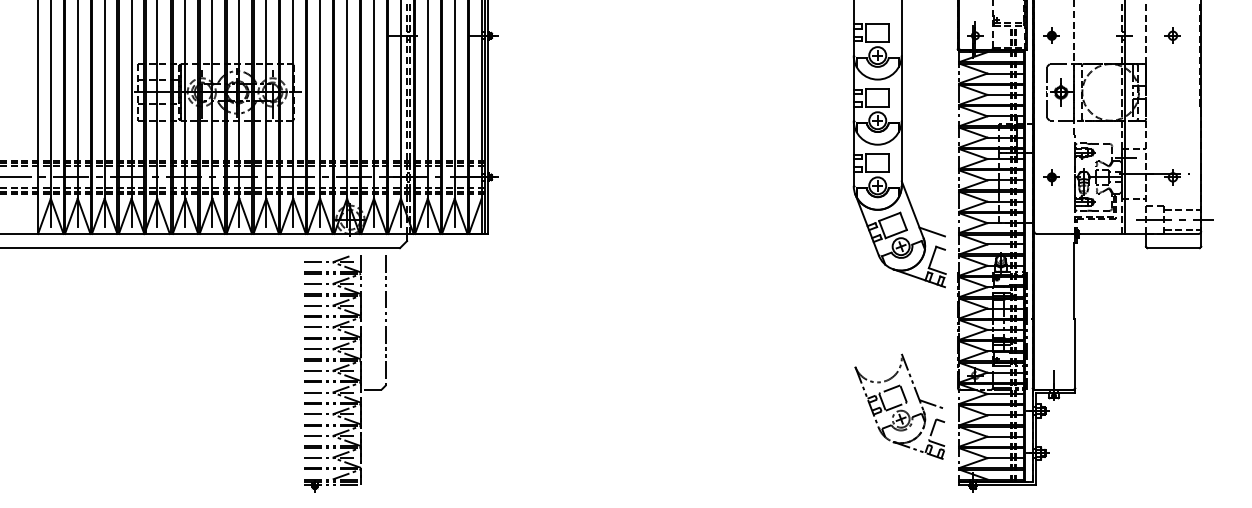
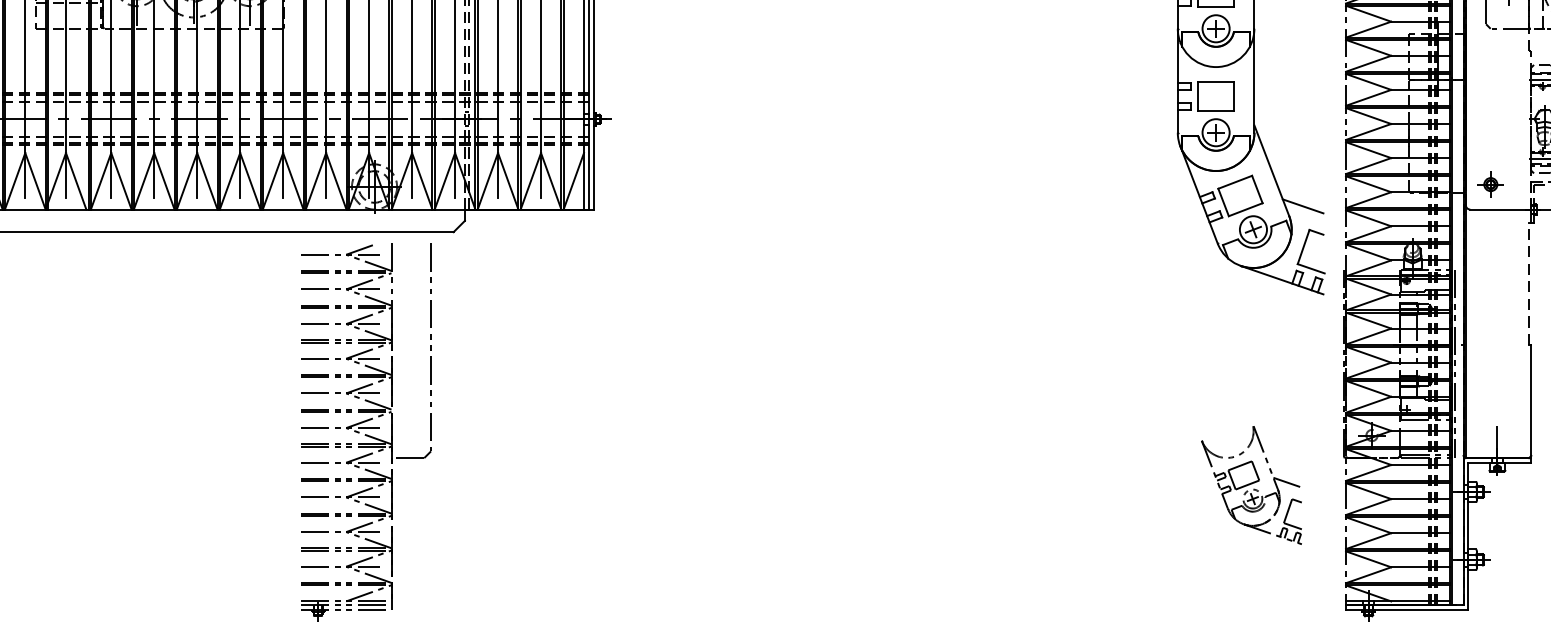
part: (1051, 177) -> (1490, 184), moved
line: (1073, 280) -> (1528, 283), solid -> dashed
part: (899, 406) -> (1250, 484), size x0.7

